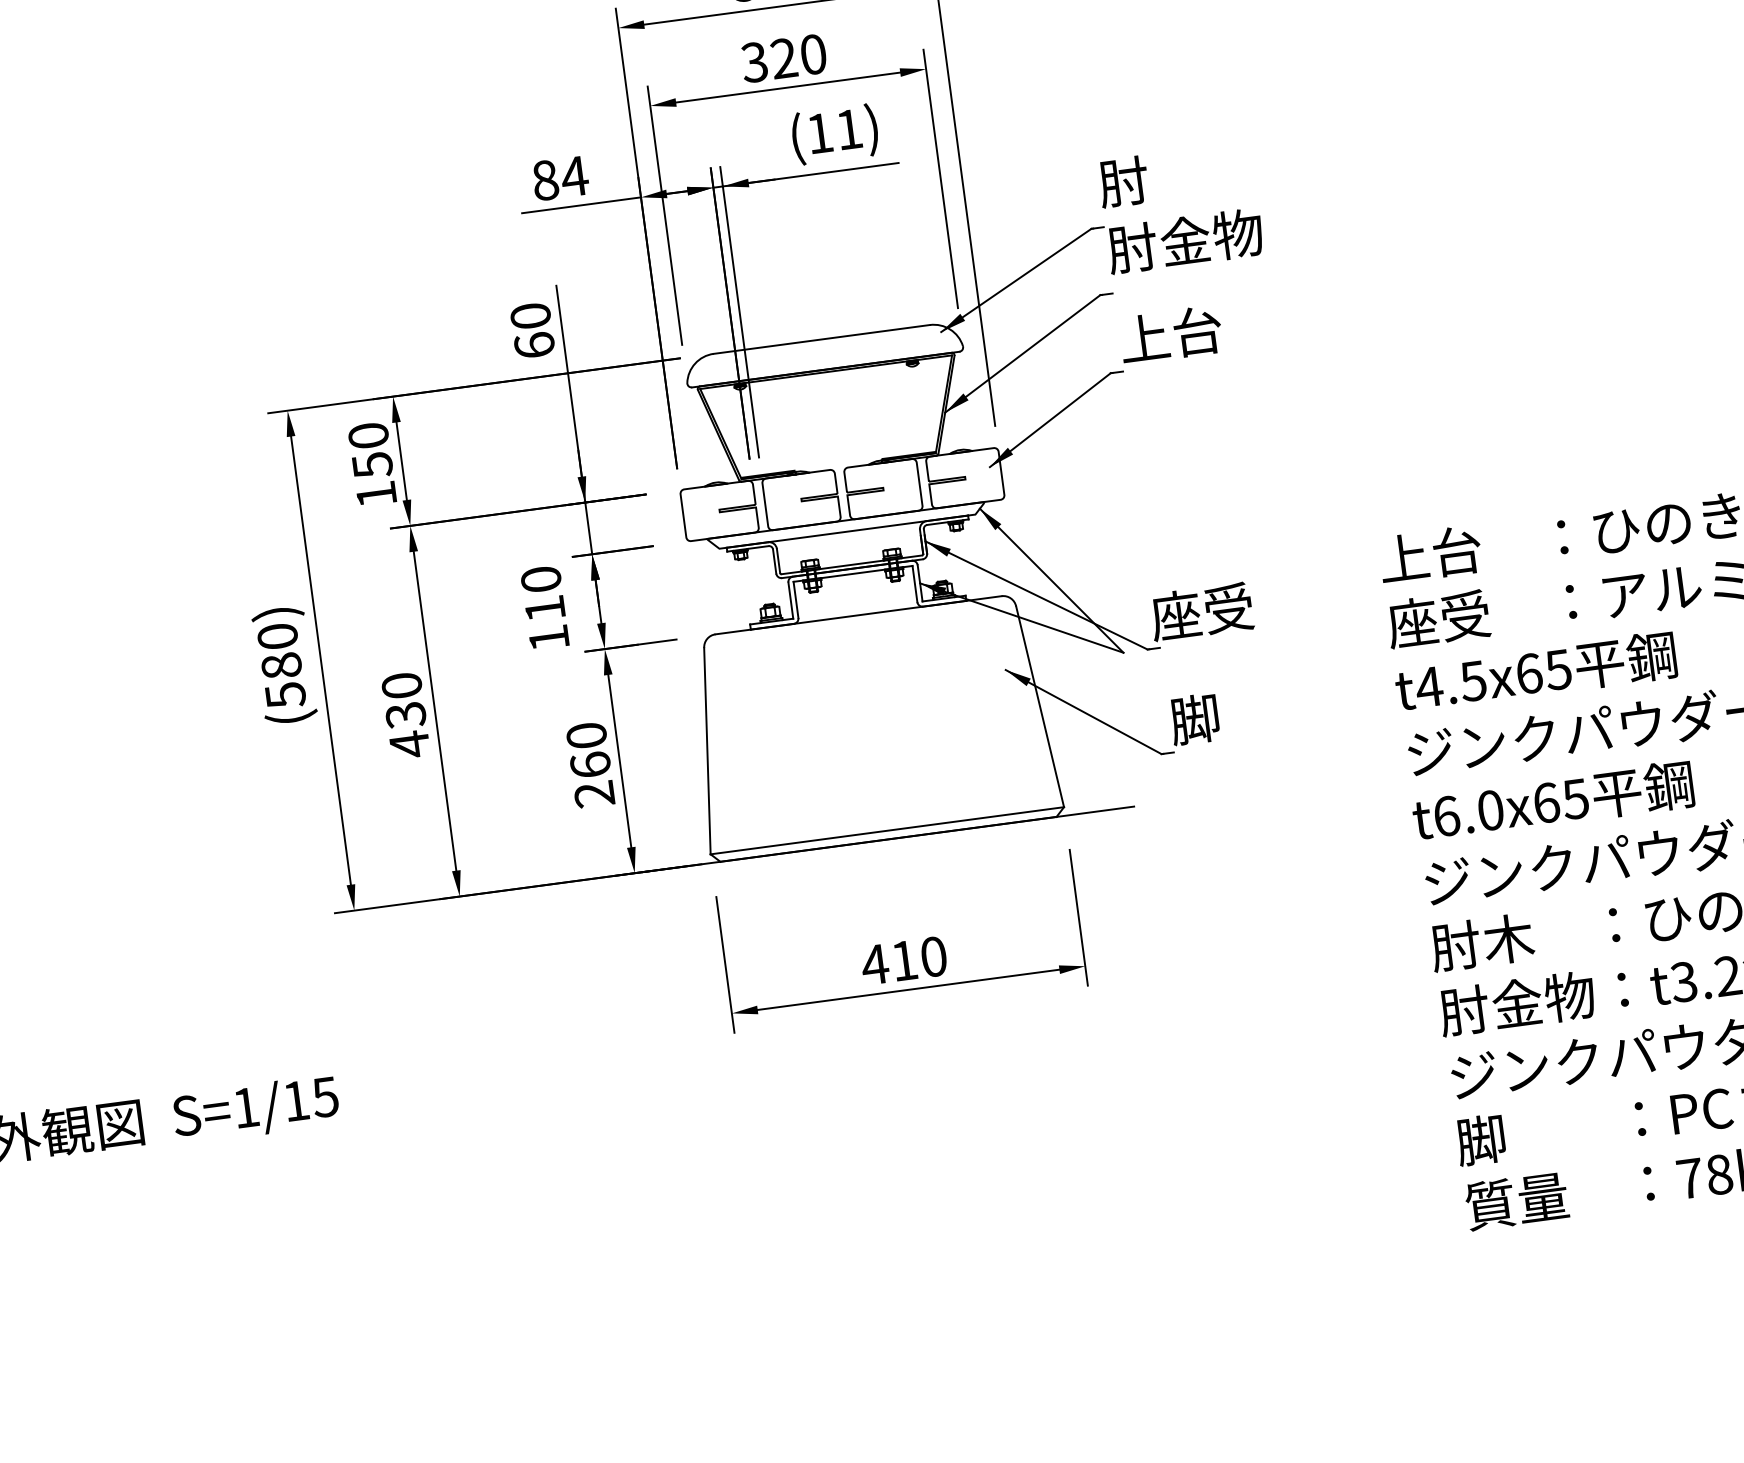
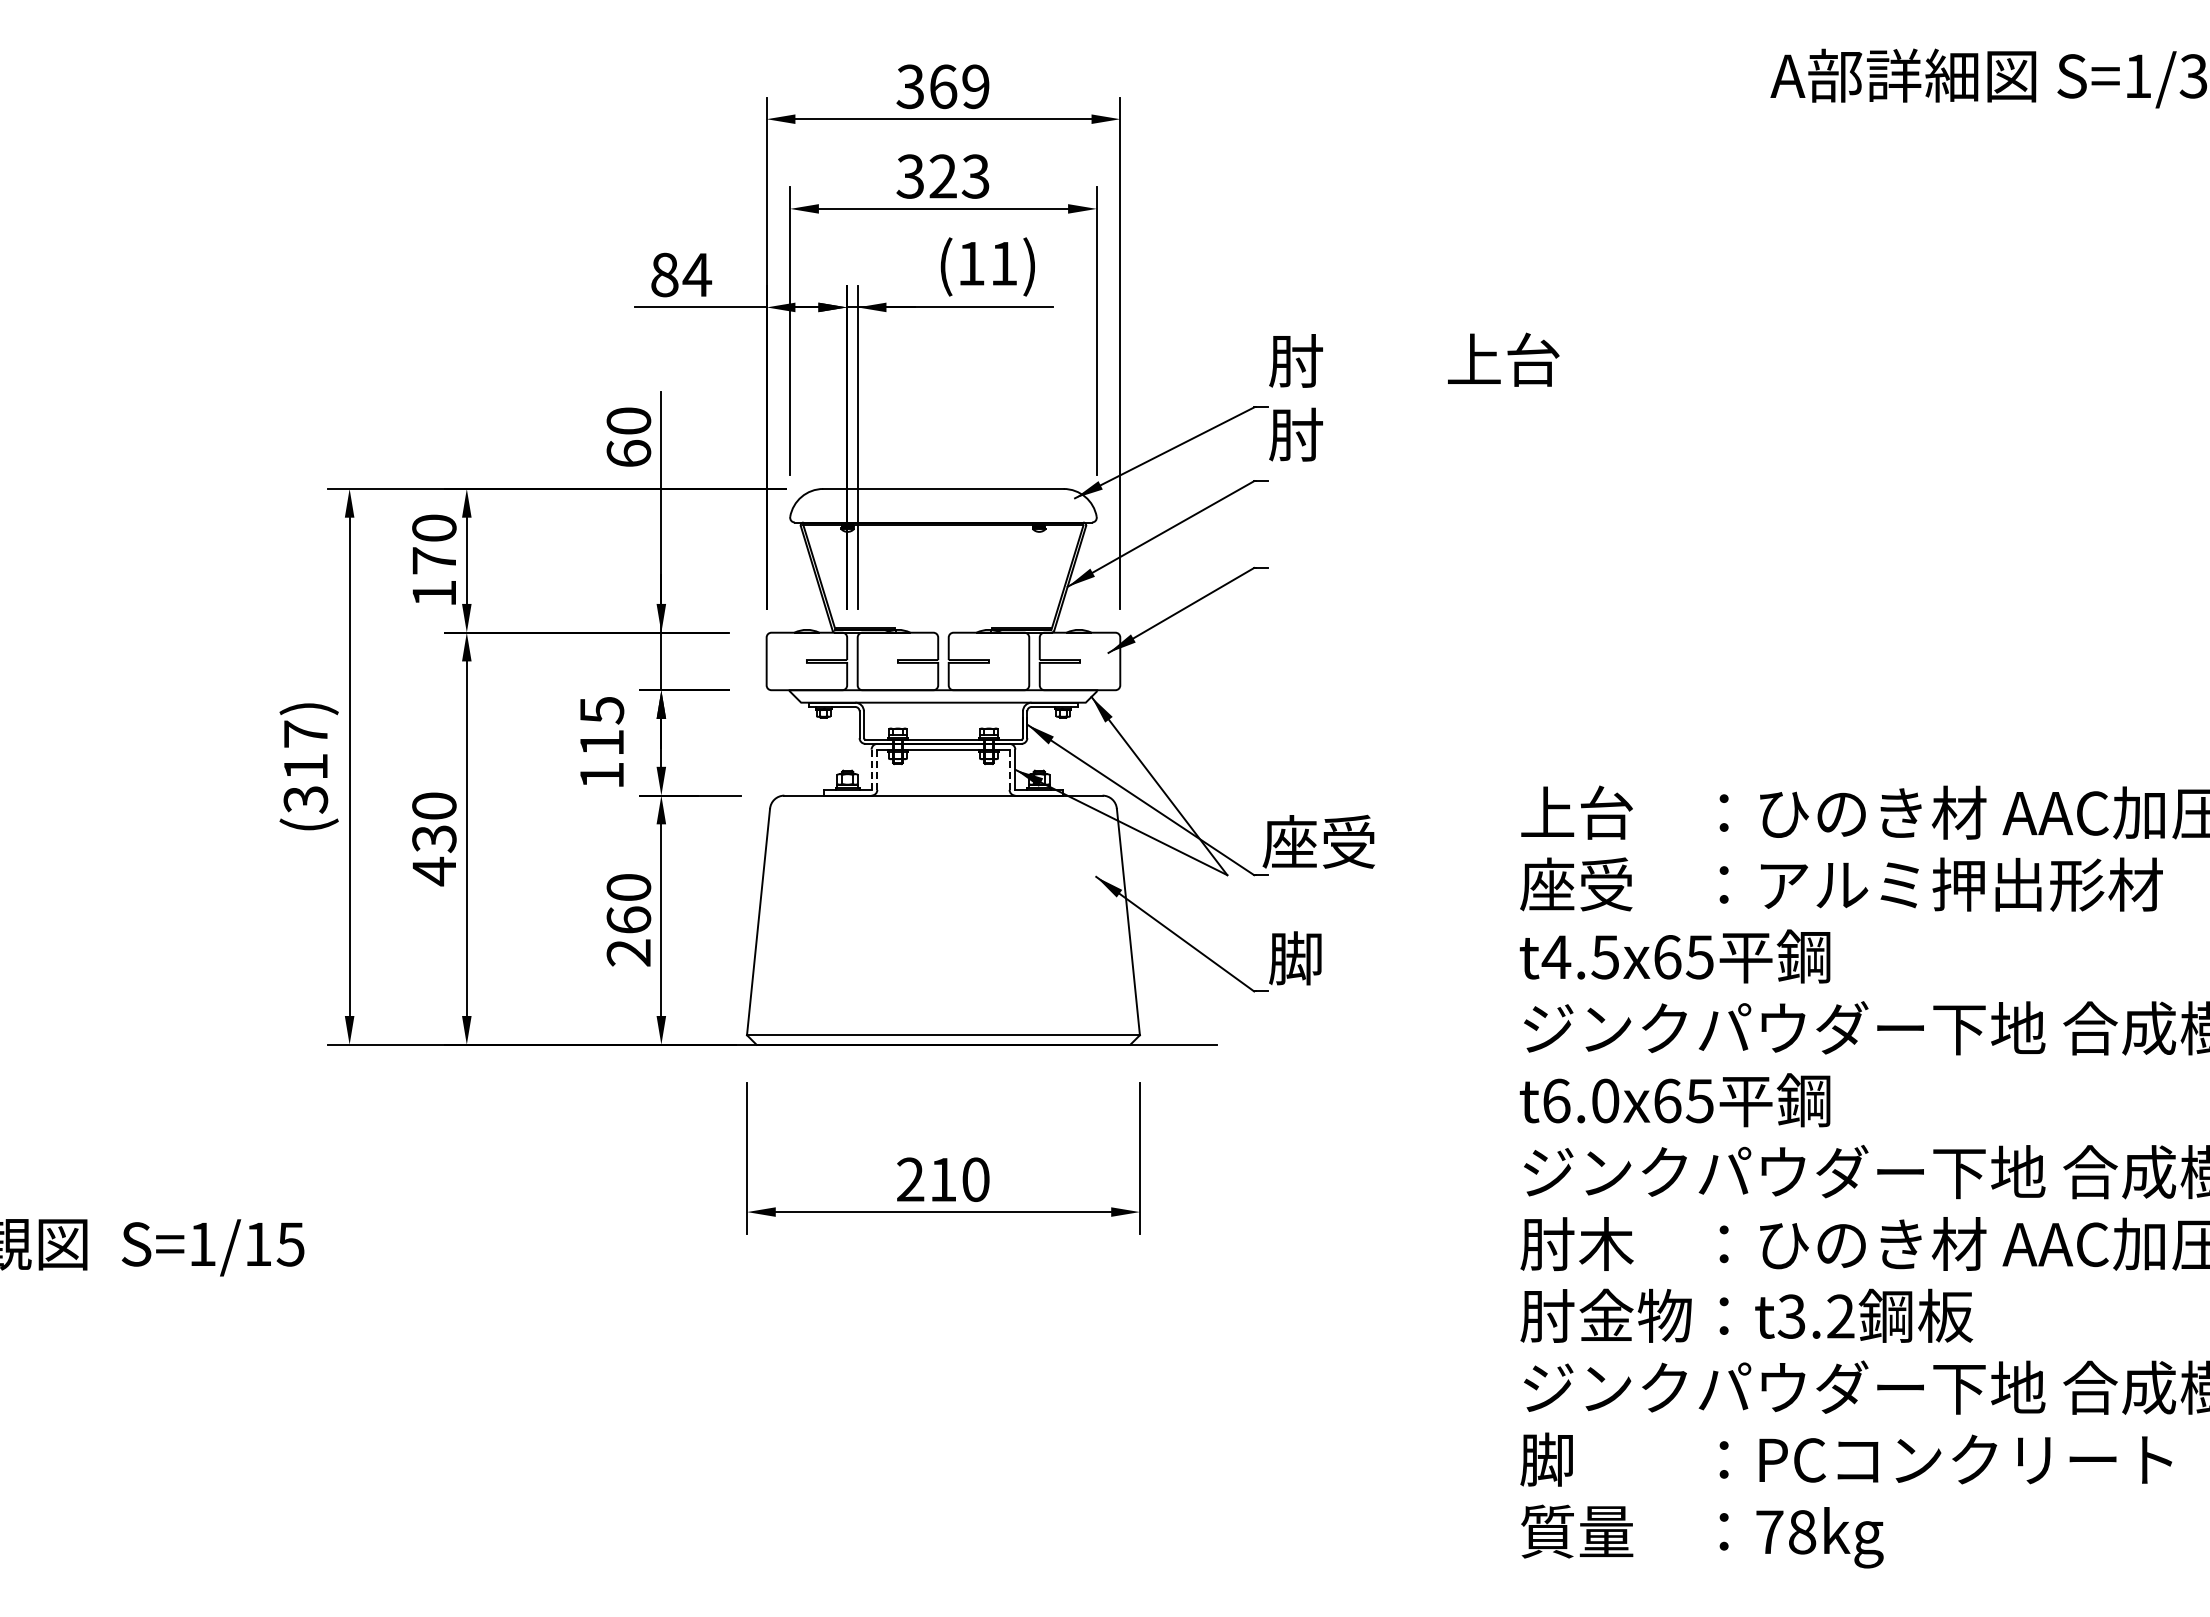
text: (813, 54) -> (975, 176), 320 -> 323
text: (1211, 237) -> (1384, 434), 肘金物 -> 肘
text: (1170, 334) -> (1503, 359), moved
text: (372, 465) -> (434, 561), 150 -> 170
text: (540, 579) -> (601, 710), 110 -> 115
line: (914, 584) -> (1009, 770), solid -> dashed
line: (796, 600) -> (877, 770), solid -> dashed
line: (790, 601) -> (871, 770), solid -> dashed
text: (281, 665) -> (305, 766), (580) -> (317)
text: (875, 964) -> (910, 1179), 410 -> 210

